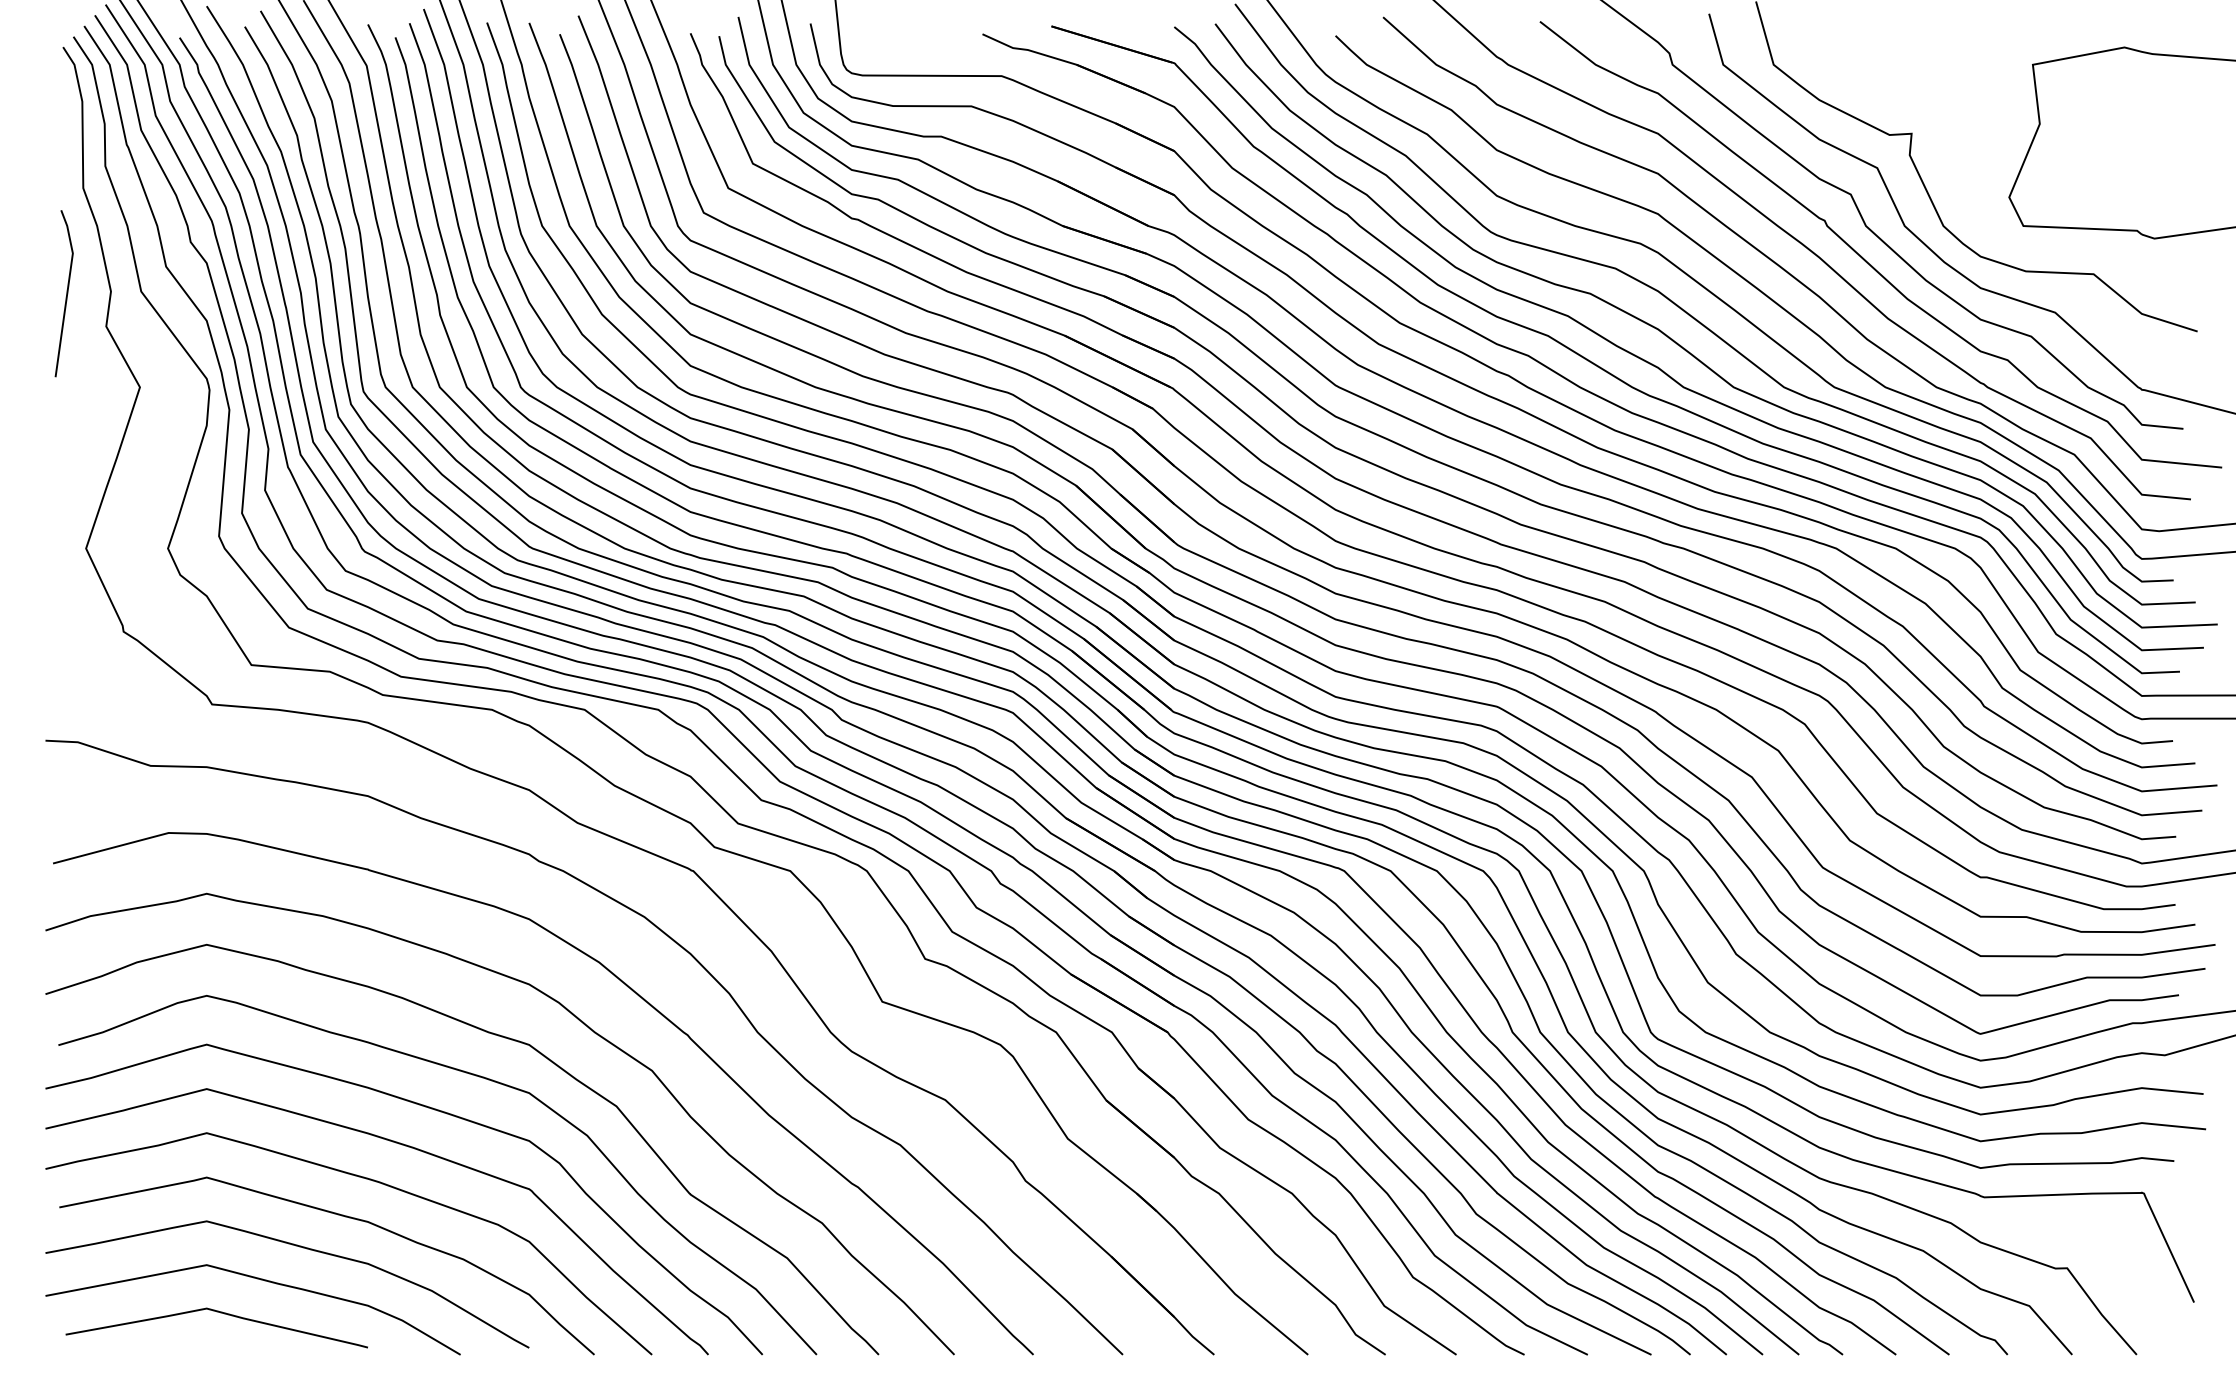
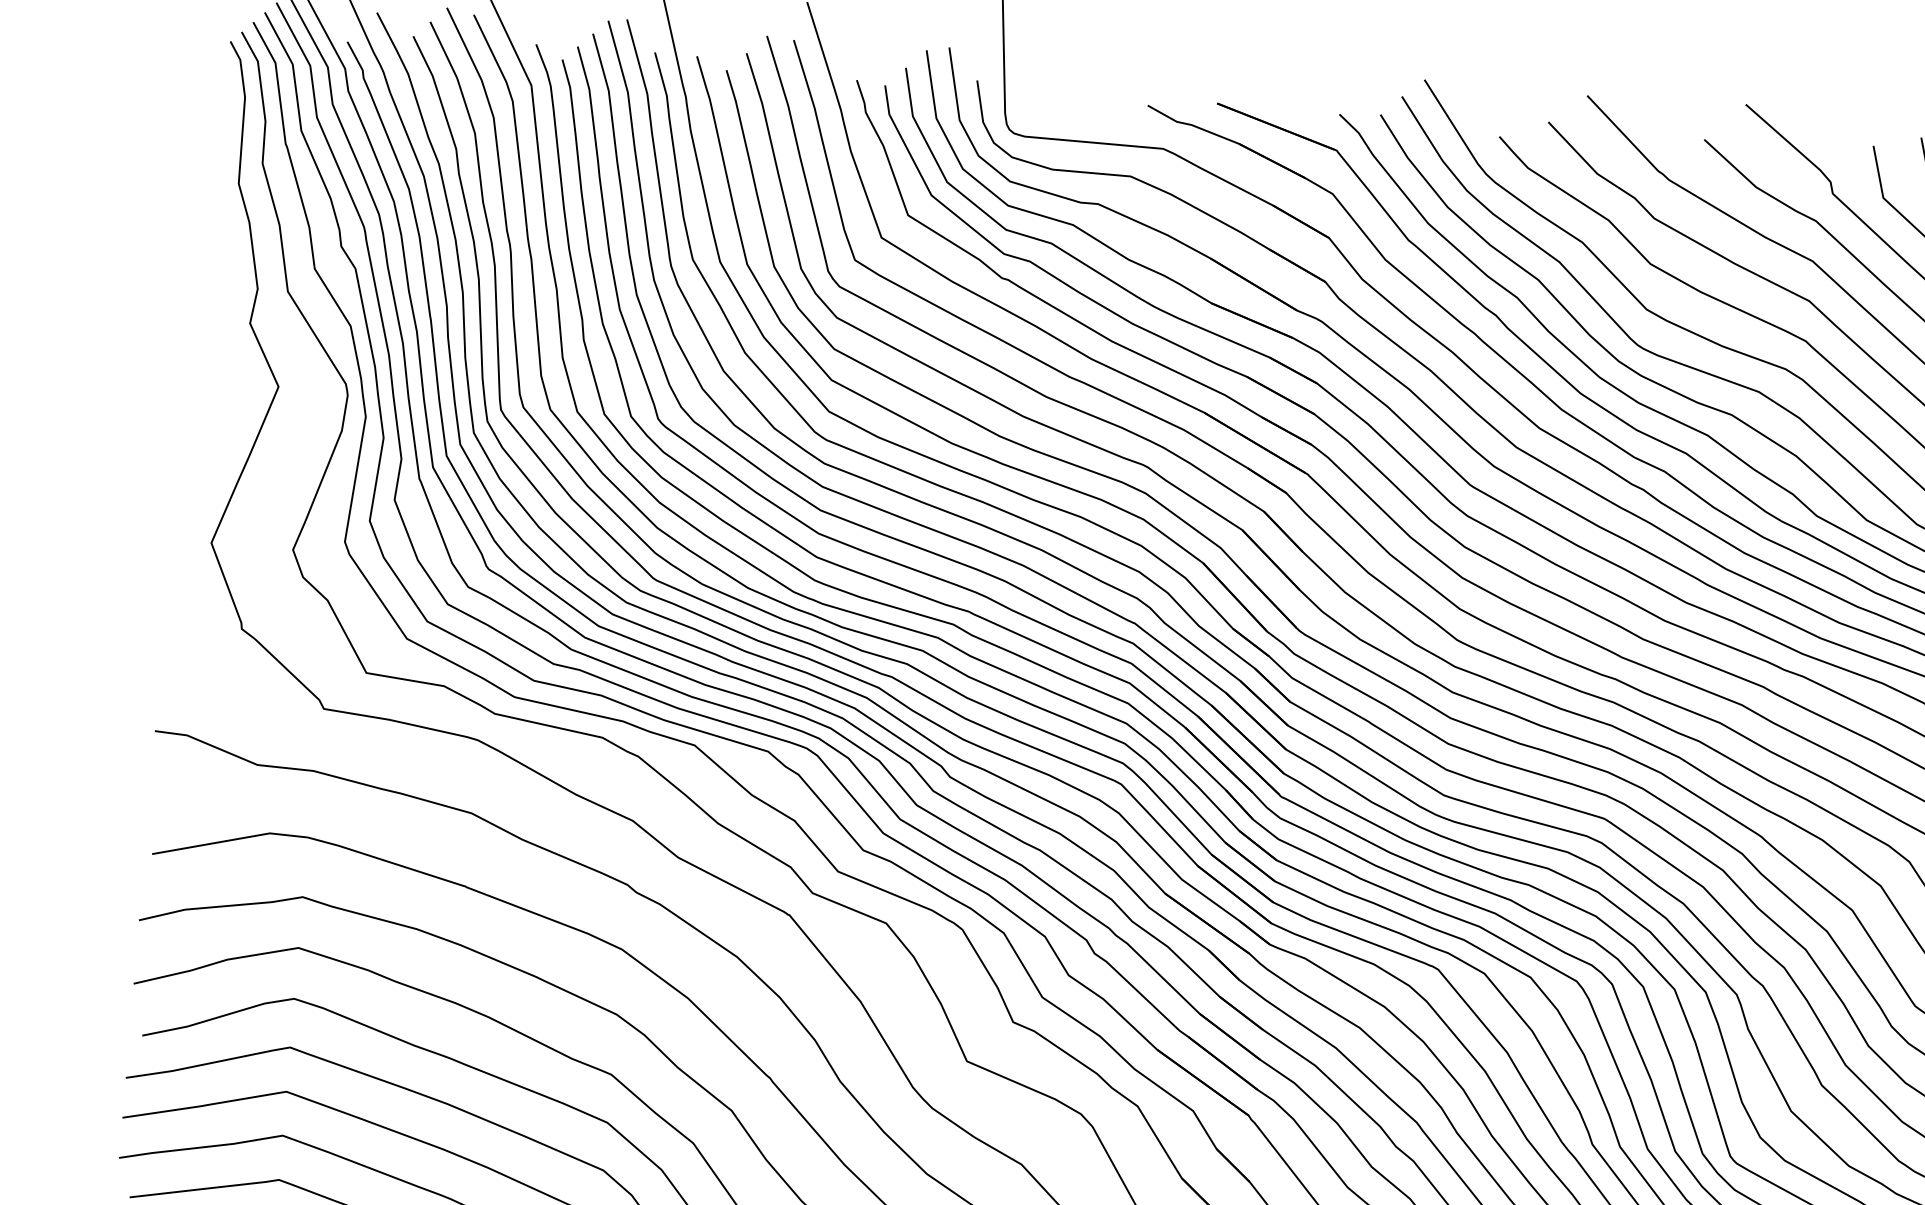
line: (66, 293) -> (213, 287), removed

